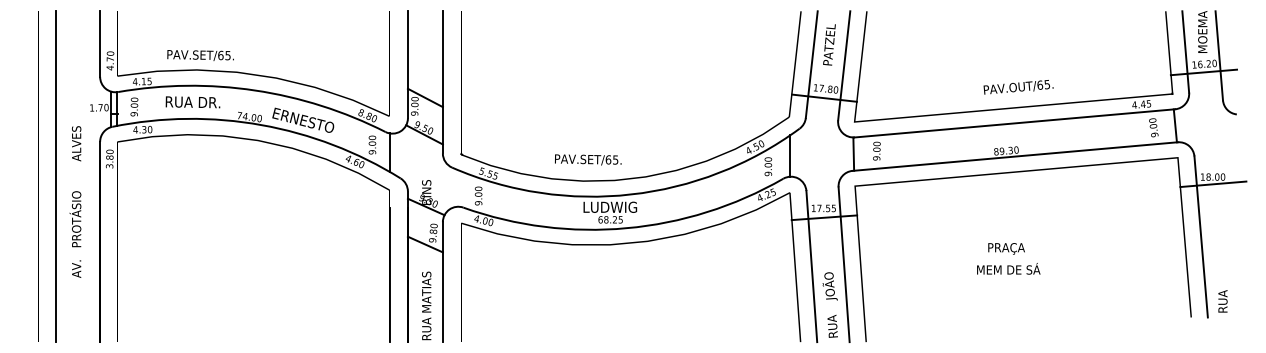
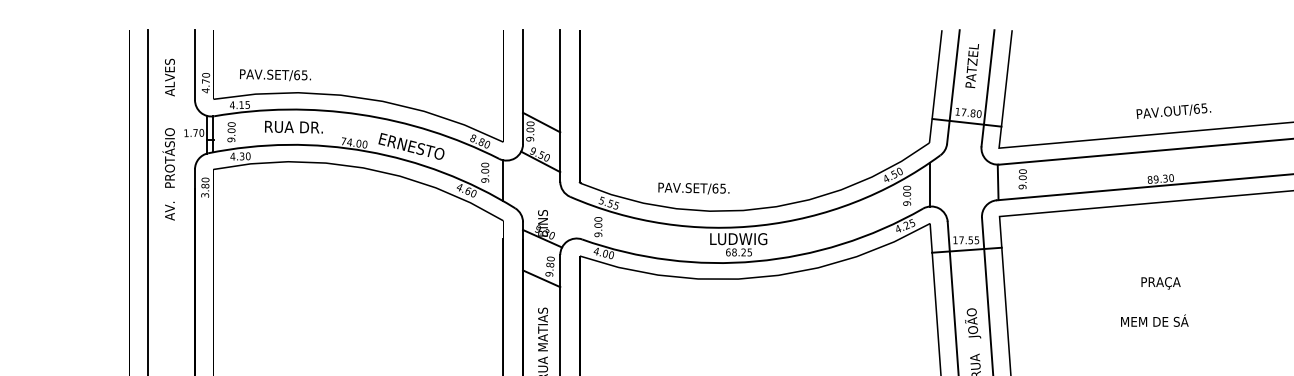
text: (200, 55) -> (275, 75), moved
text: (588, 159) -> (694, 188), moved
text: (75, 201) -> (168, 139), moved
text: (1008, 268) -> (1154, 320), moved

